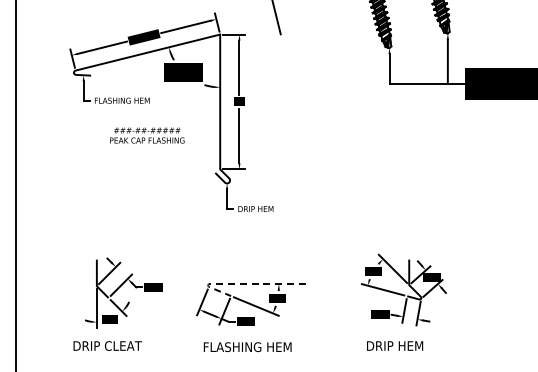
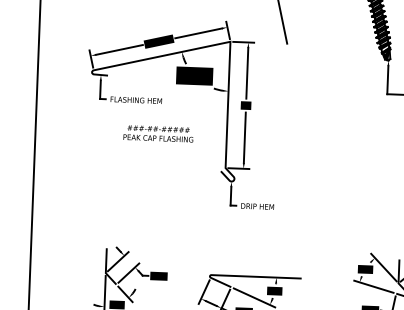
line: (236, 283) -> (236, 275), dashed -> solid

